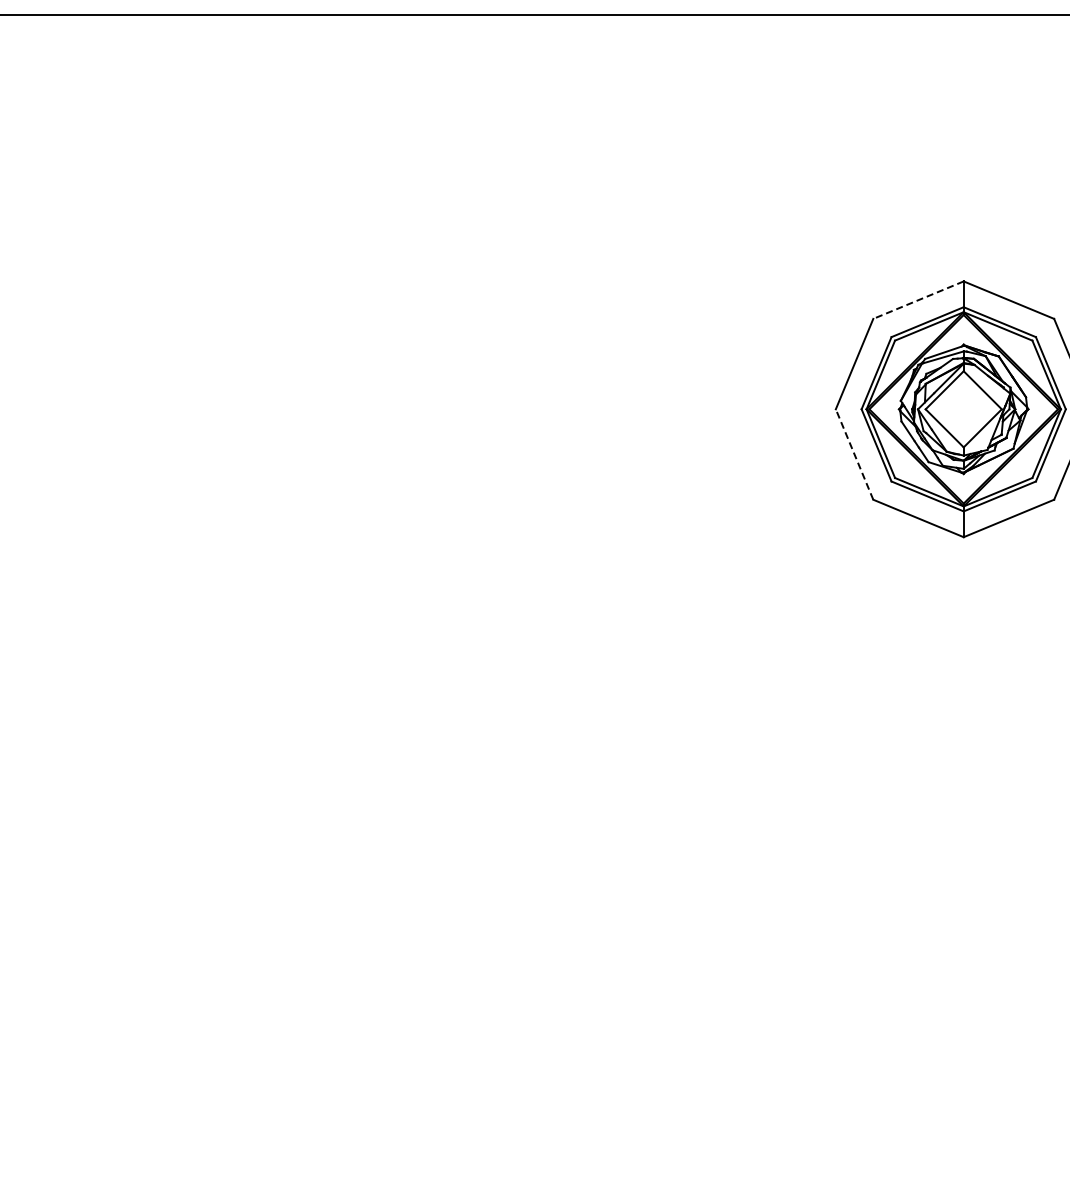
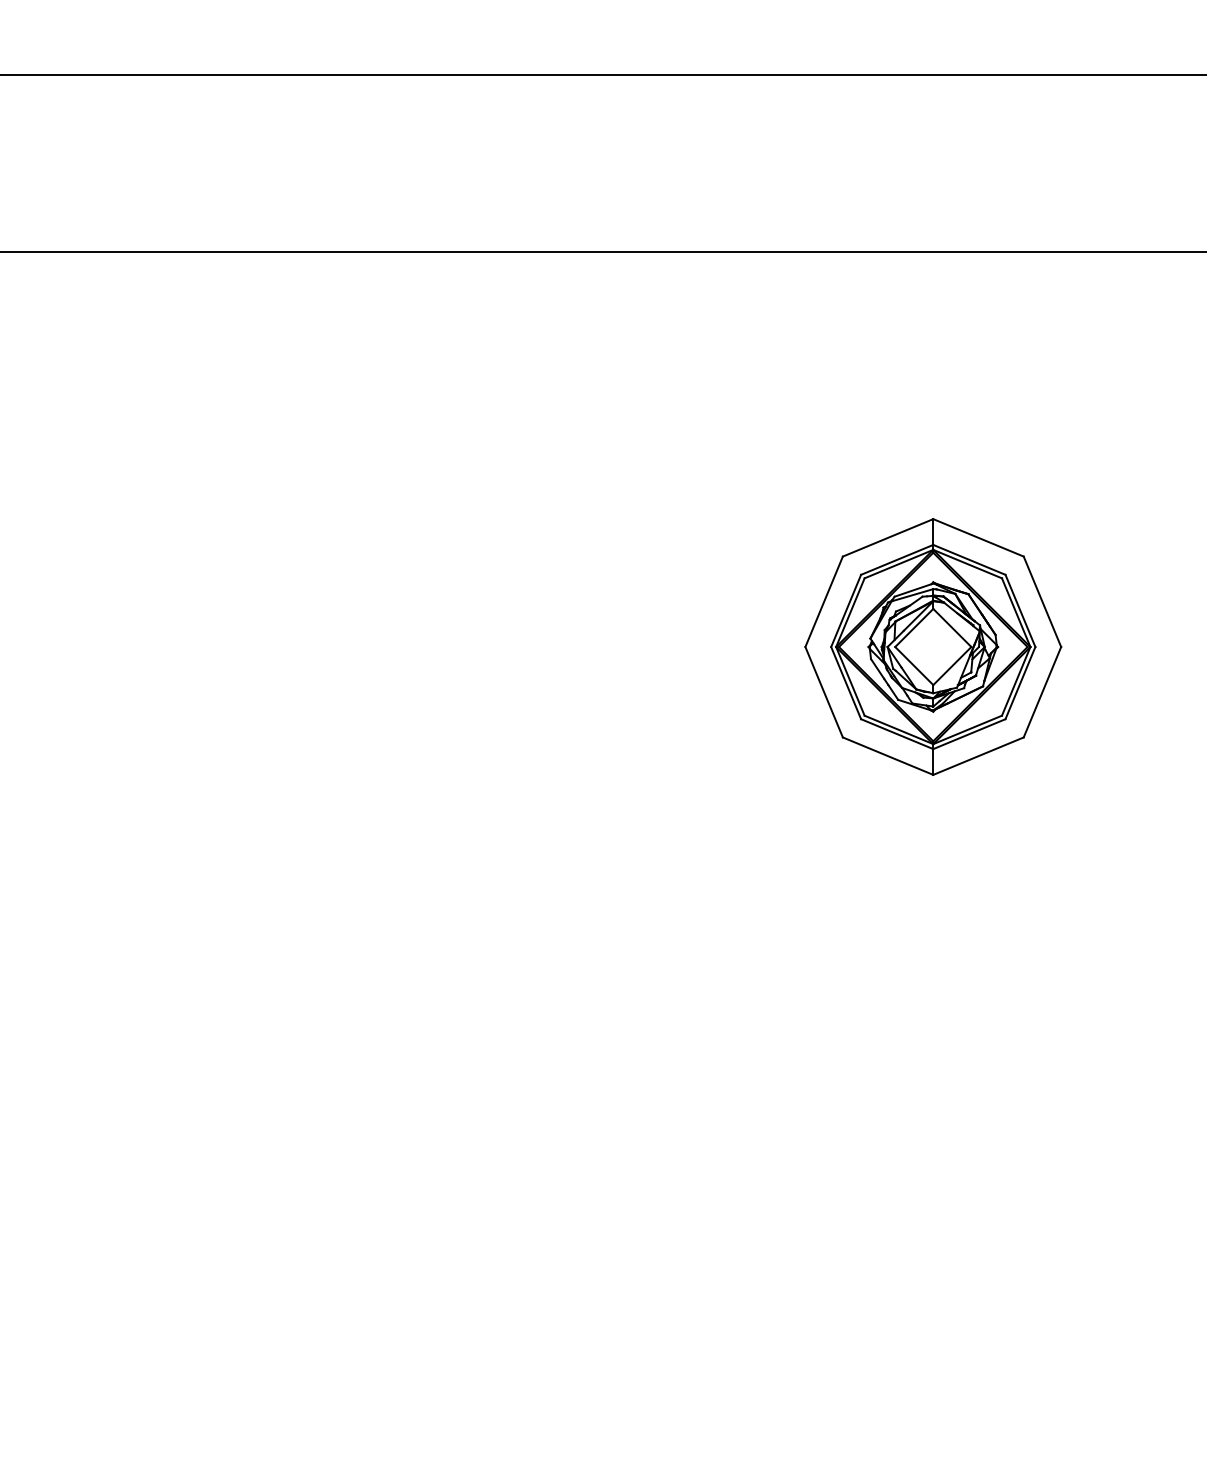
line: (918, 299) -> (888, 537), dashed -> solid
line: (854, 454) -> (824, 692), dashed -> solid

